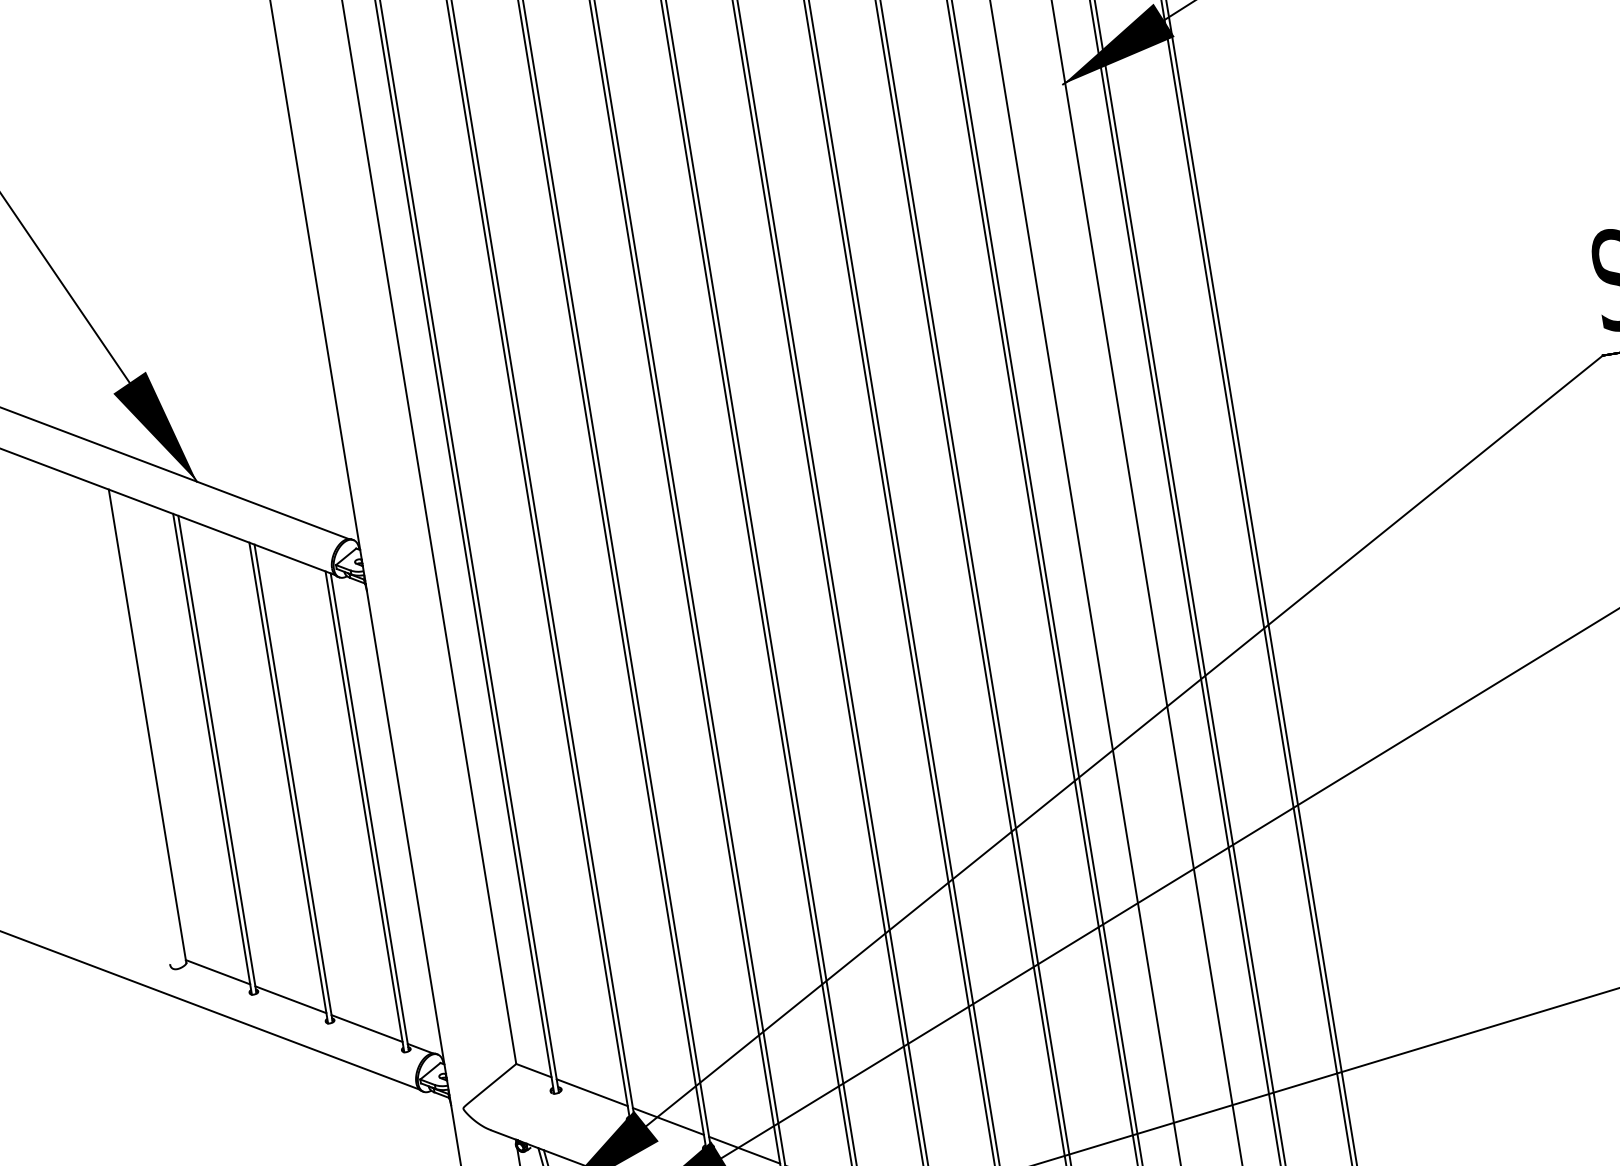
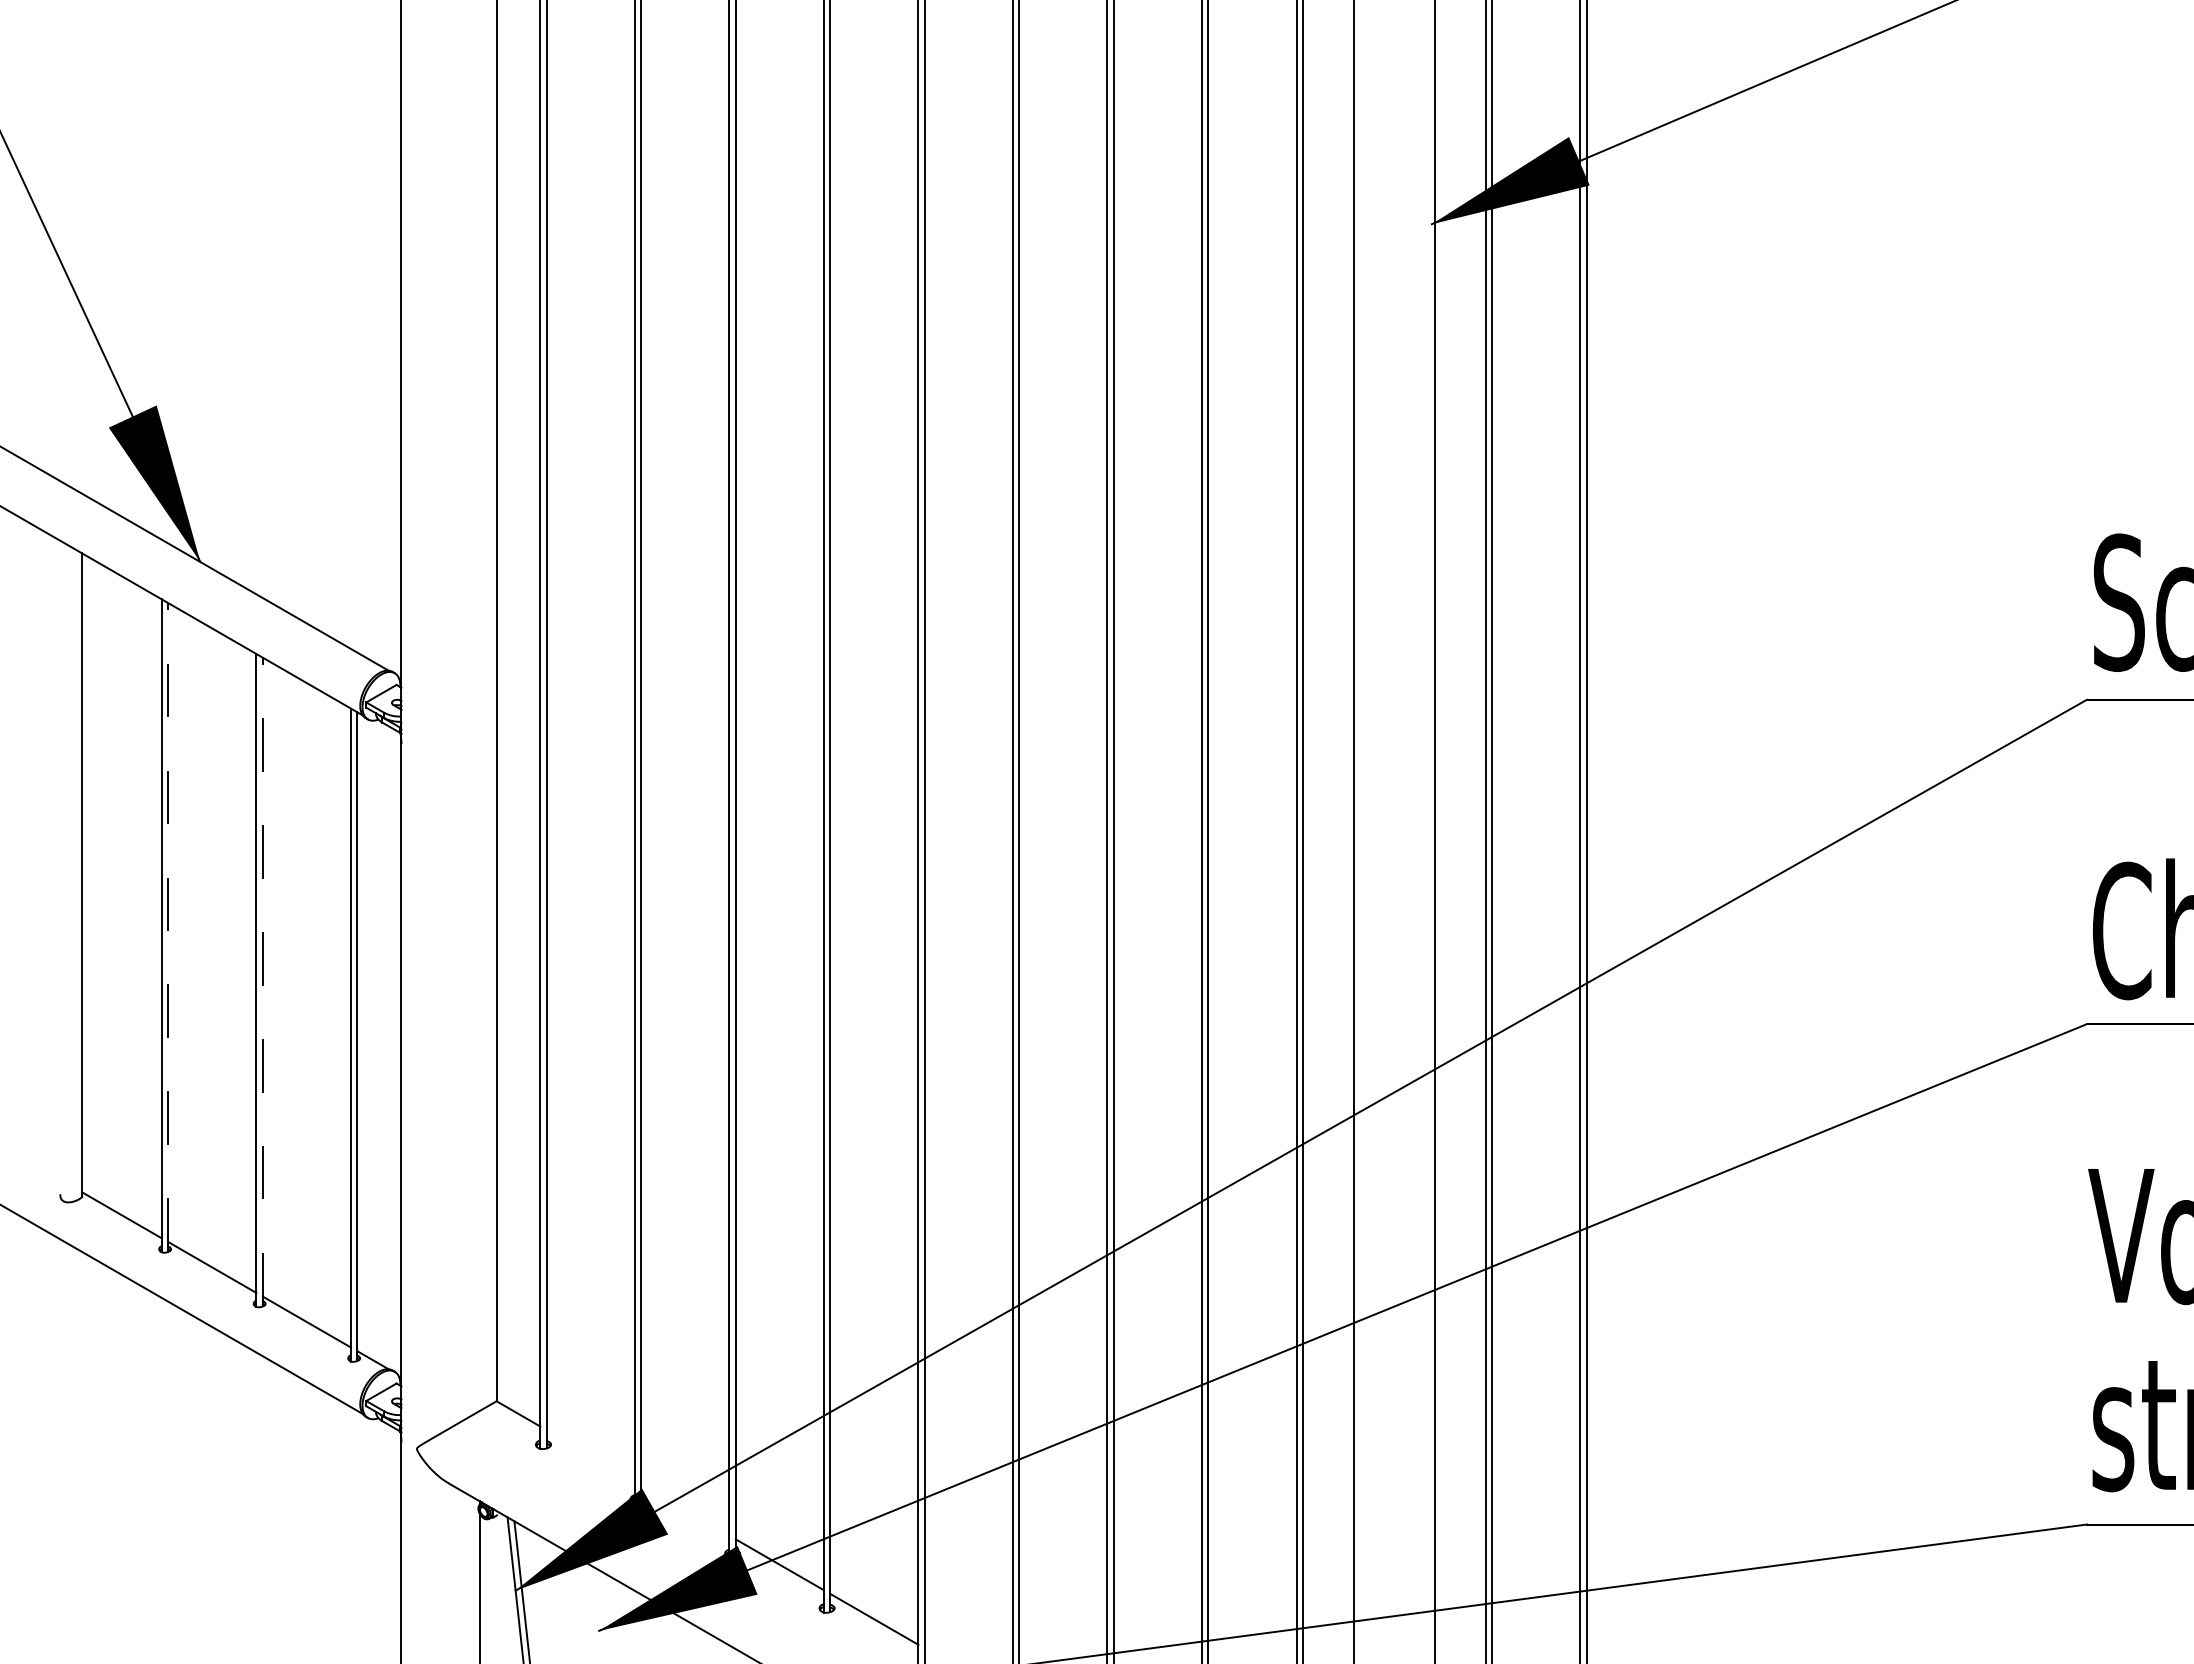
line: (217, 754) -> (168, 927), solid -> dashed
line: (293, 783) -> (262, 981), solid -> dashed
line: (591, 1092) -> (590, 1455), removed
line: (668, 1120) -> (685, 1509), removed

